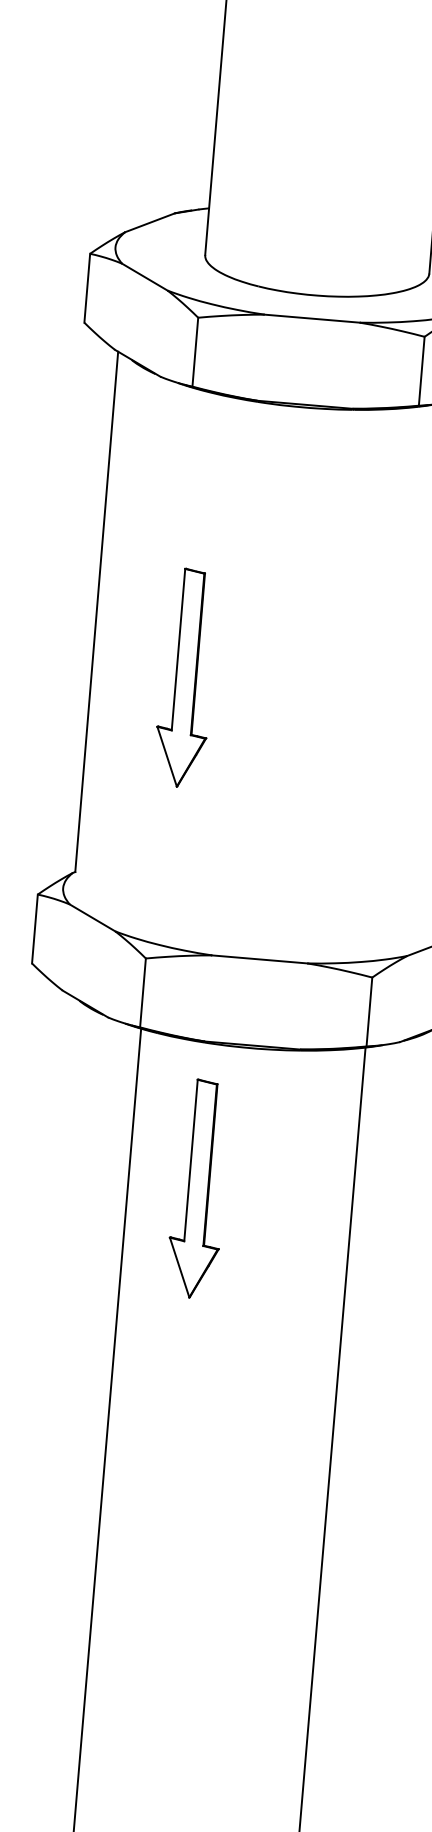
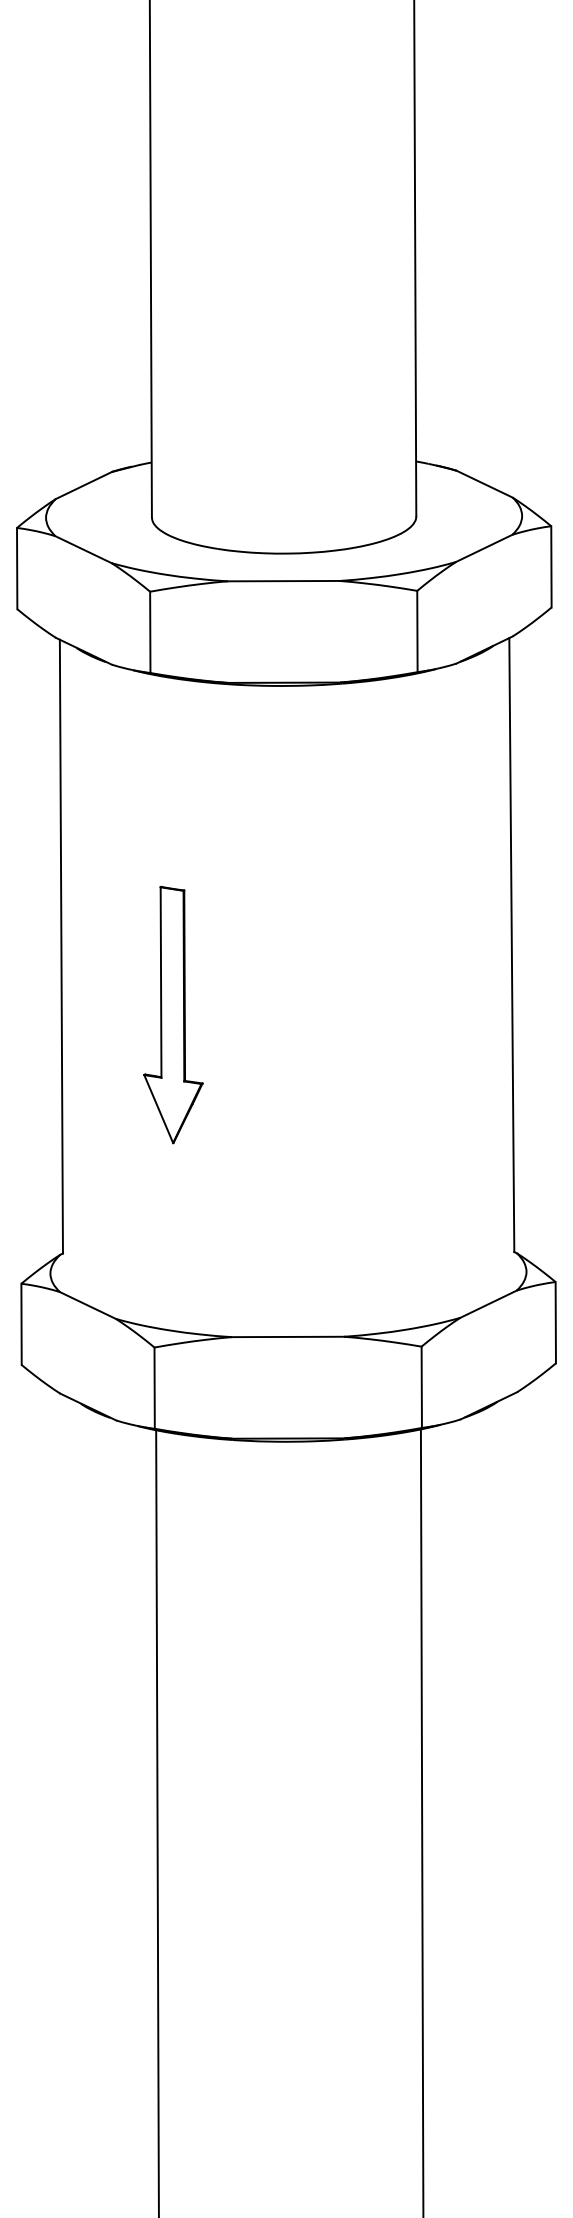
part: (199, 1188) -> (240, 1611), removed

